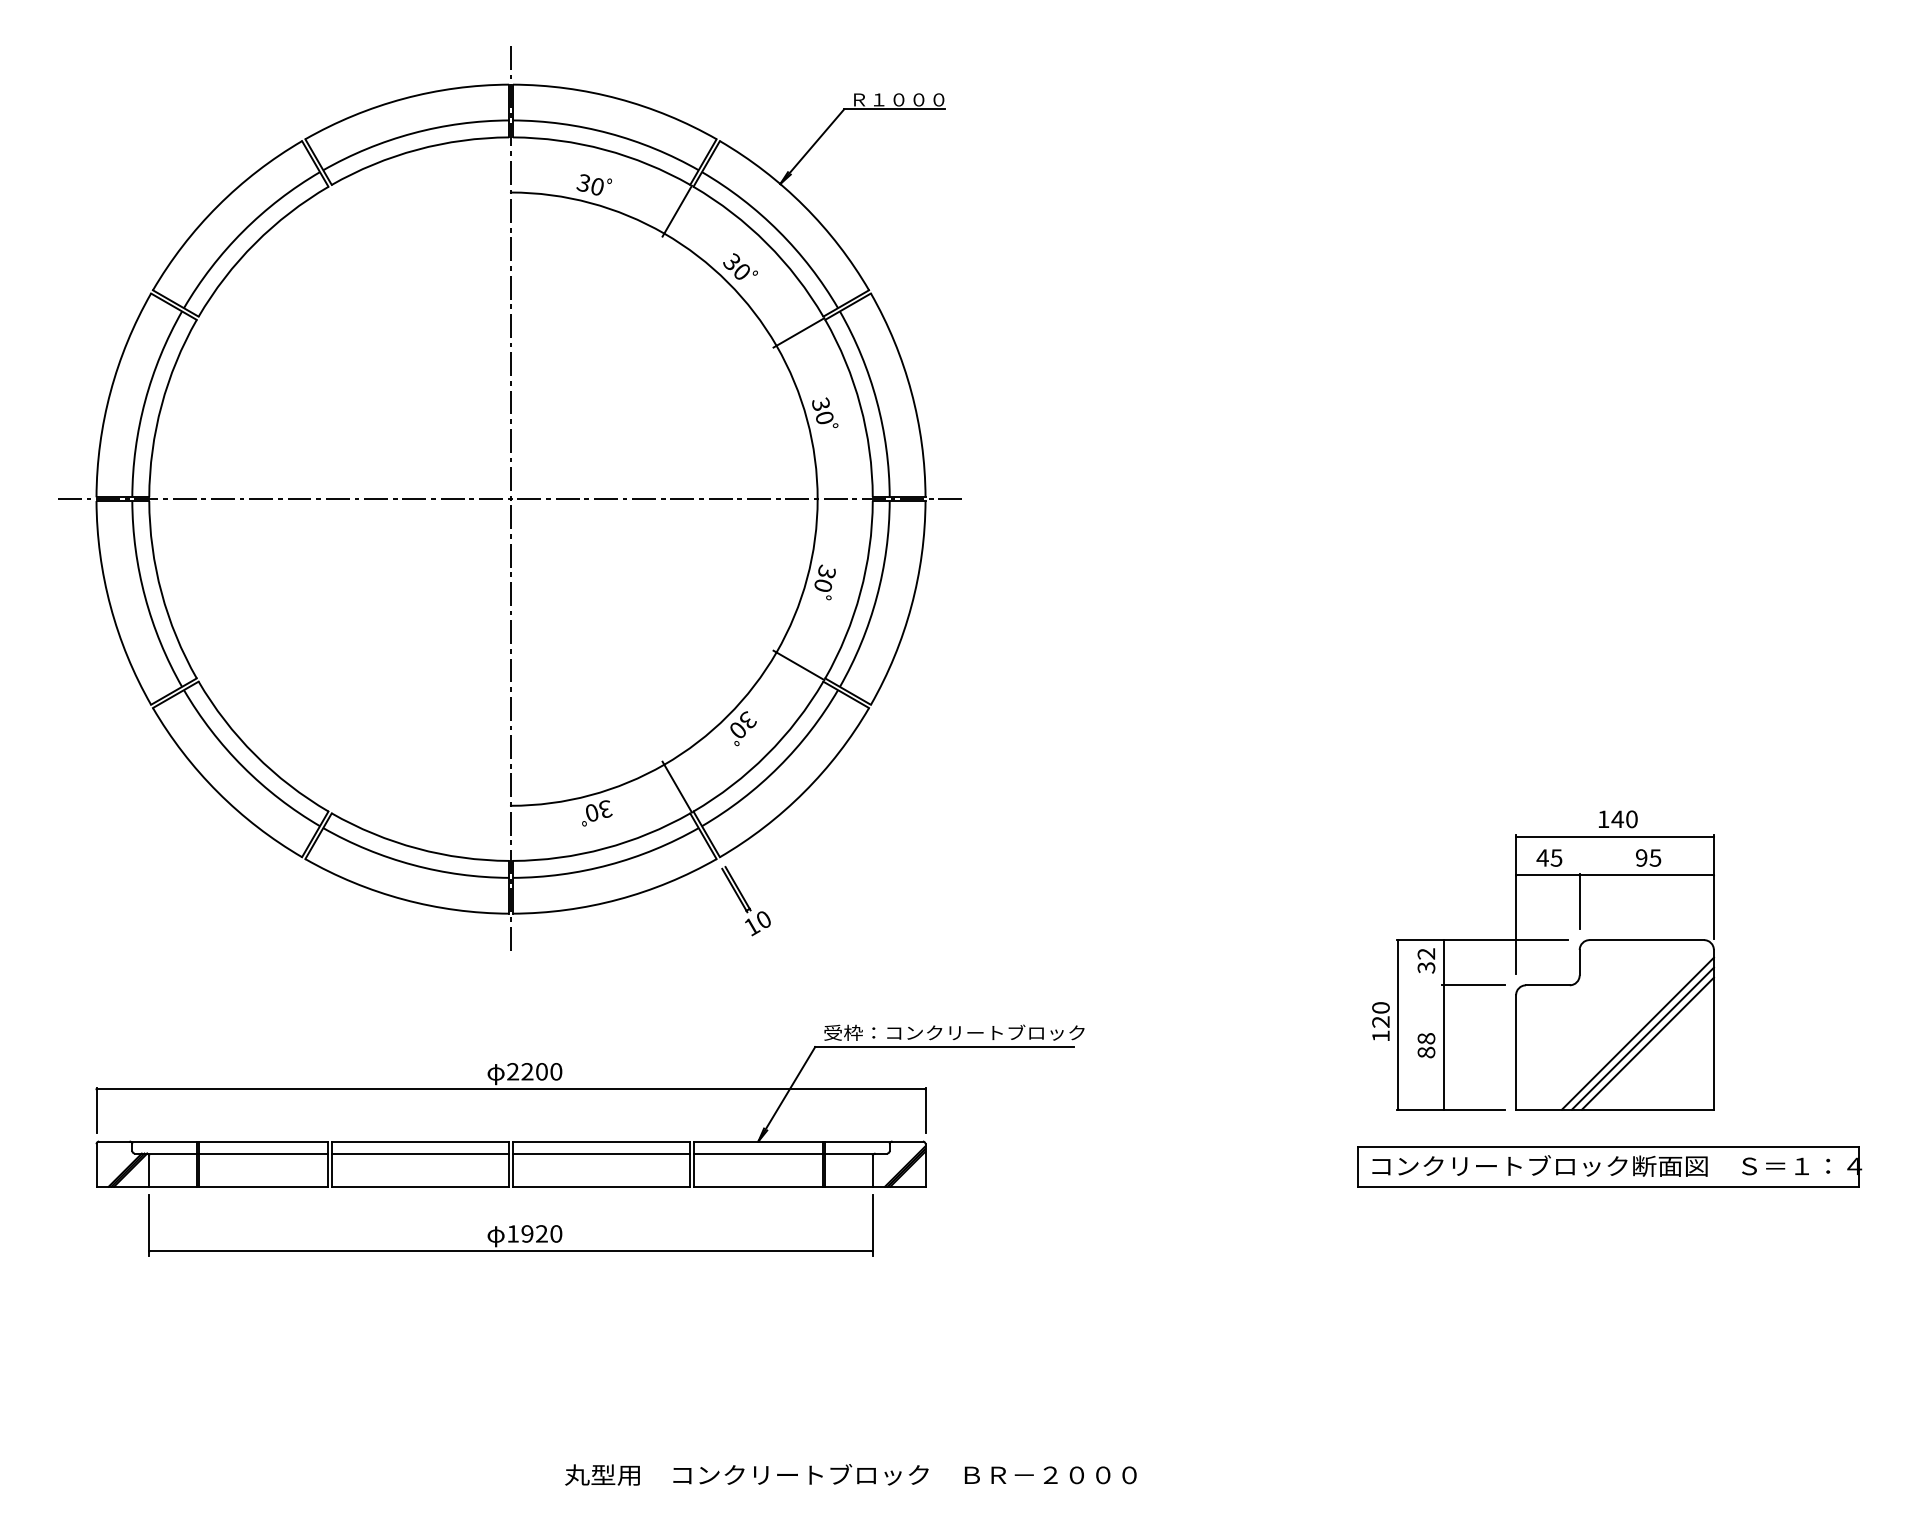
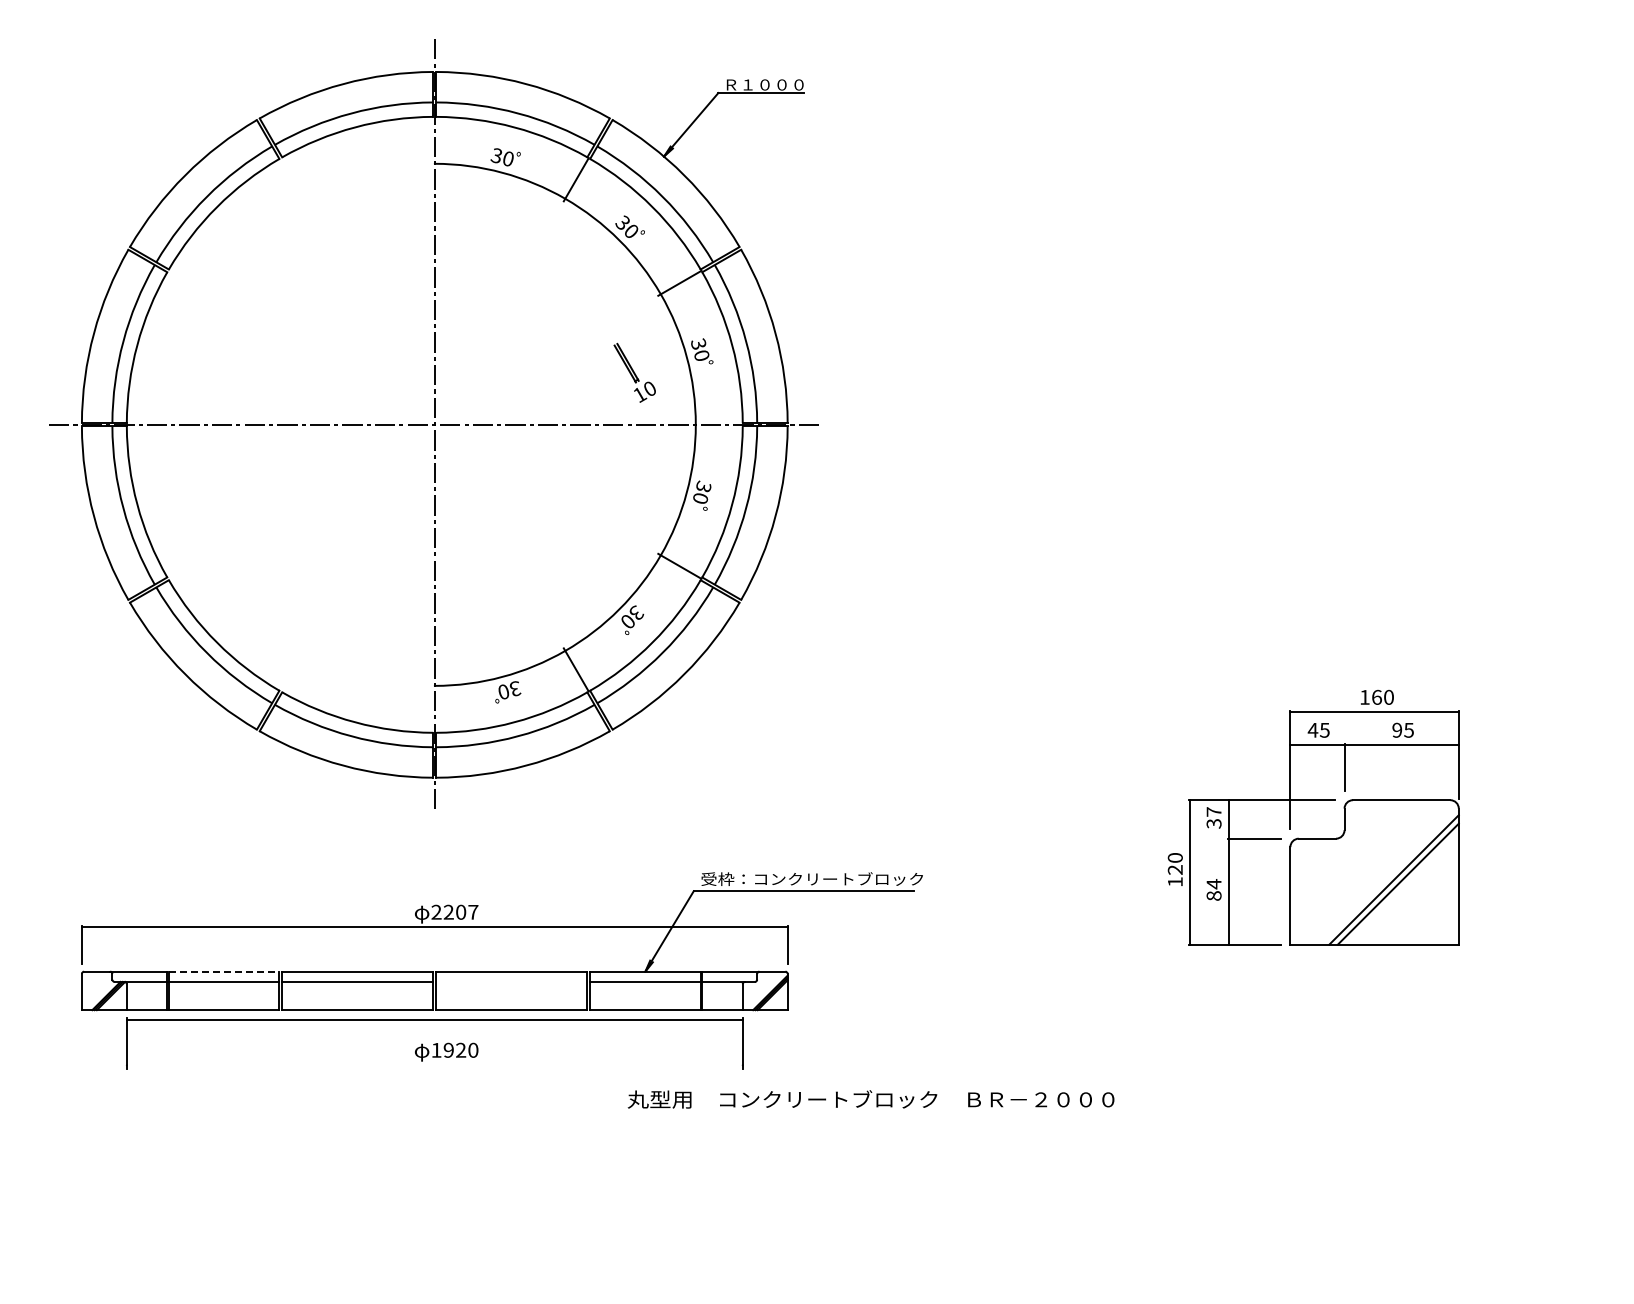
text: (1617, 818) -> (1376, 696), 140 -> 160
part: (745, 900) -> (634, 372), moved
text: (1425, 953) -> (1213, 811), 32 -> 37
text: (1425, 1039) -> (1213, 884), 88 -> 84
line: (1647, 1043) -> (1402, 888), removed
text: (556, 1070) -> (473, 911), 2200 -> 2207
line: (263, 1141) -> (224, 971), solid -> dashed
line: (601, 1153) -> (511, 981), removed
part: (1609, 1165) -> (1369, 992), removed
line: (510, 1251) -> (434, 1020), moved
text: (850, 1474) -> (870, 1099), moved

